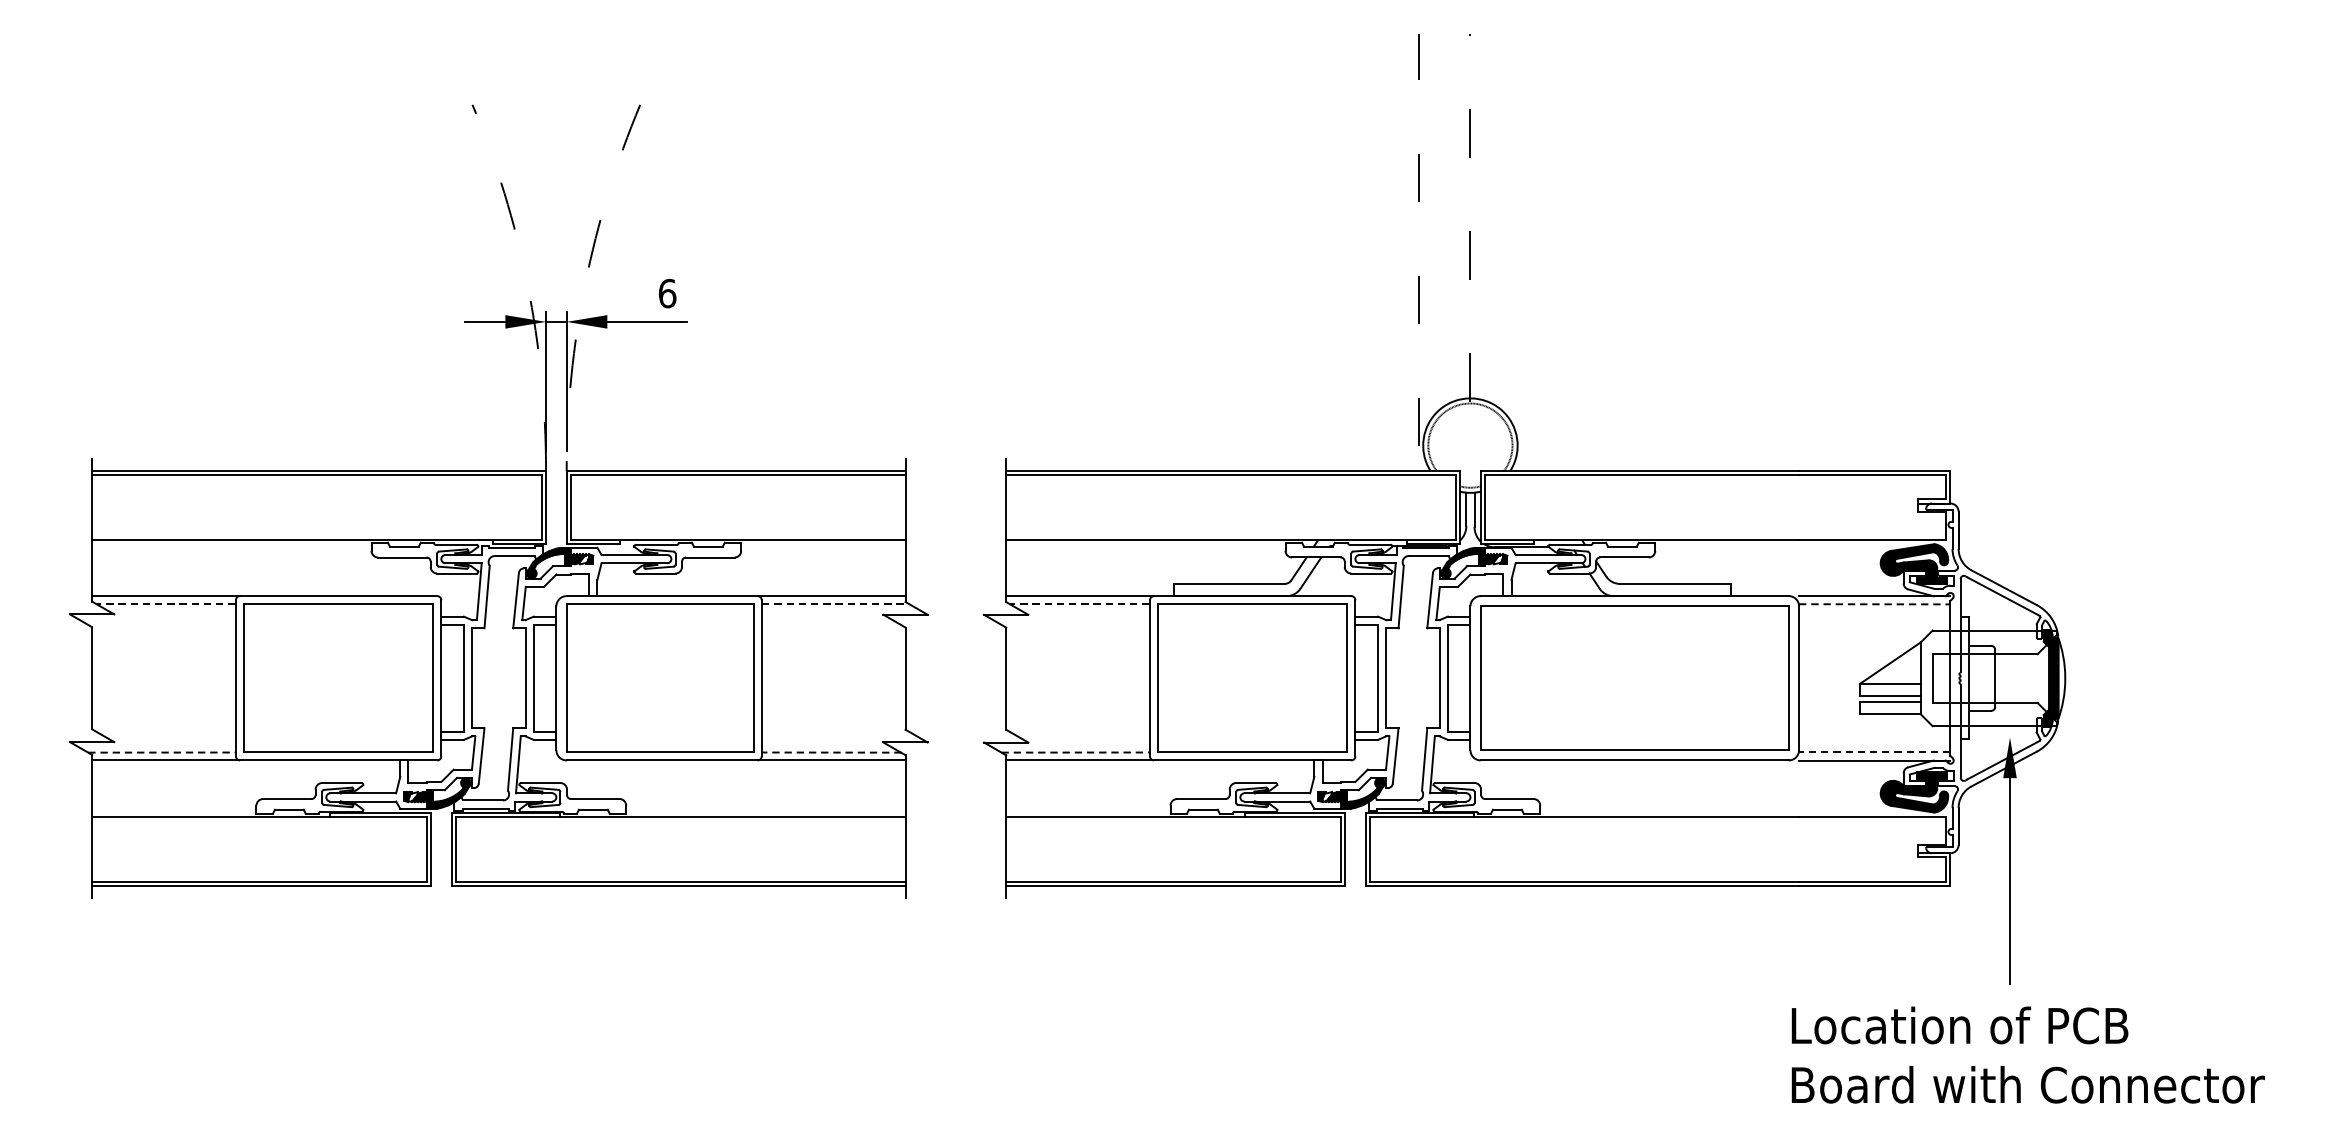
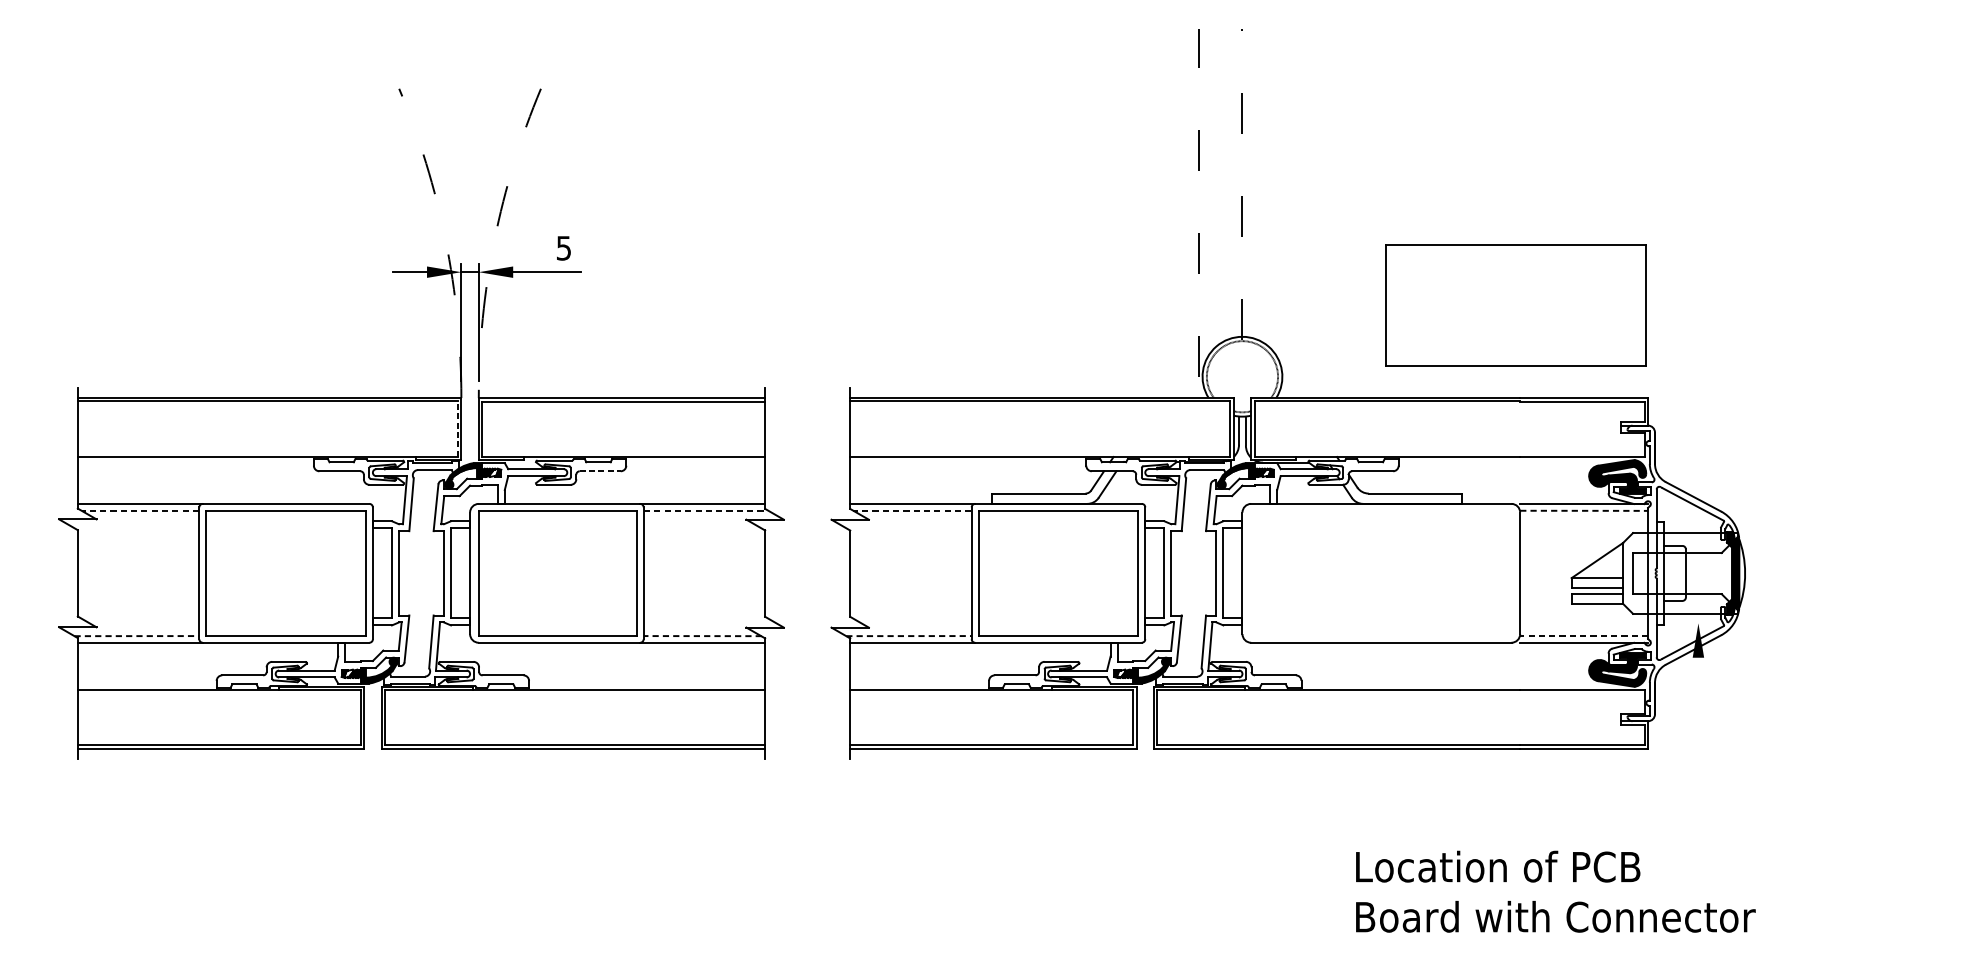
text: (667, 293) -> (564, 248), 6 -> 5
line: (541, 507) -> (457, 429), solid -> dashed
line: (710, 557) -> (600, 471), solid -> dashed
part: (1634, 677) -> (1515, 304), moved
line: (2010, 880) -> (1698, 744), removed
text: (2027, 1054) -> (1555, 891), moved

